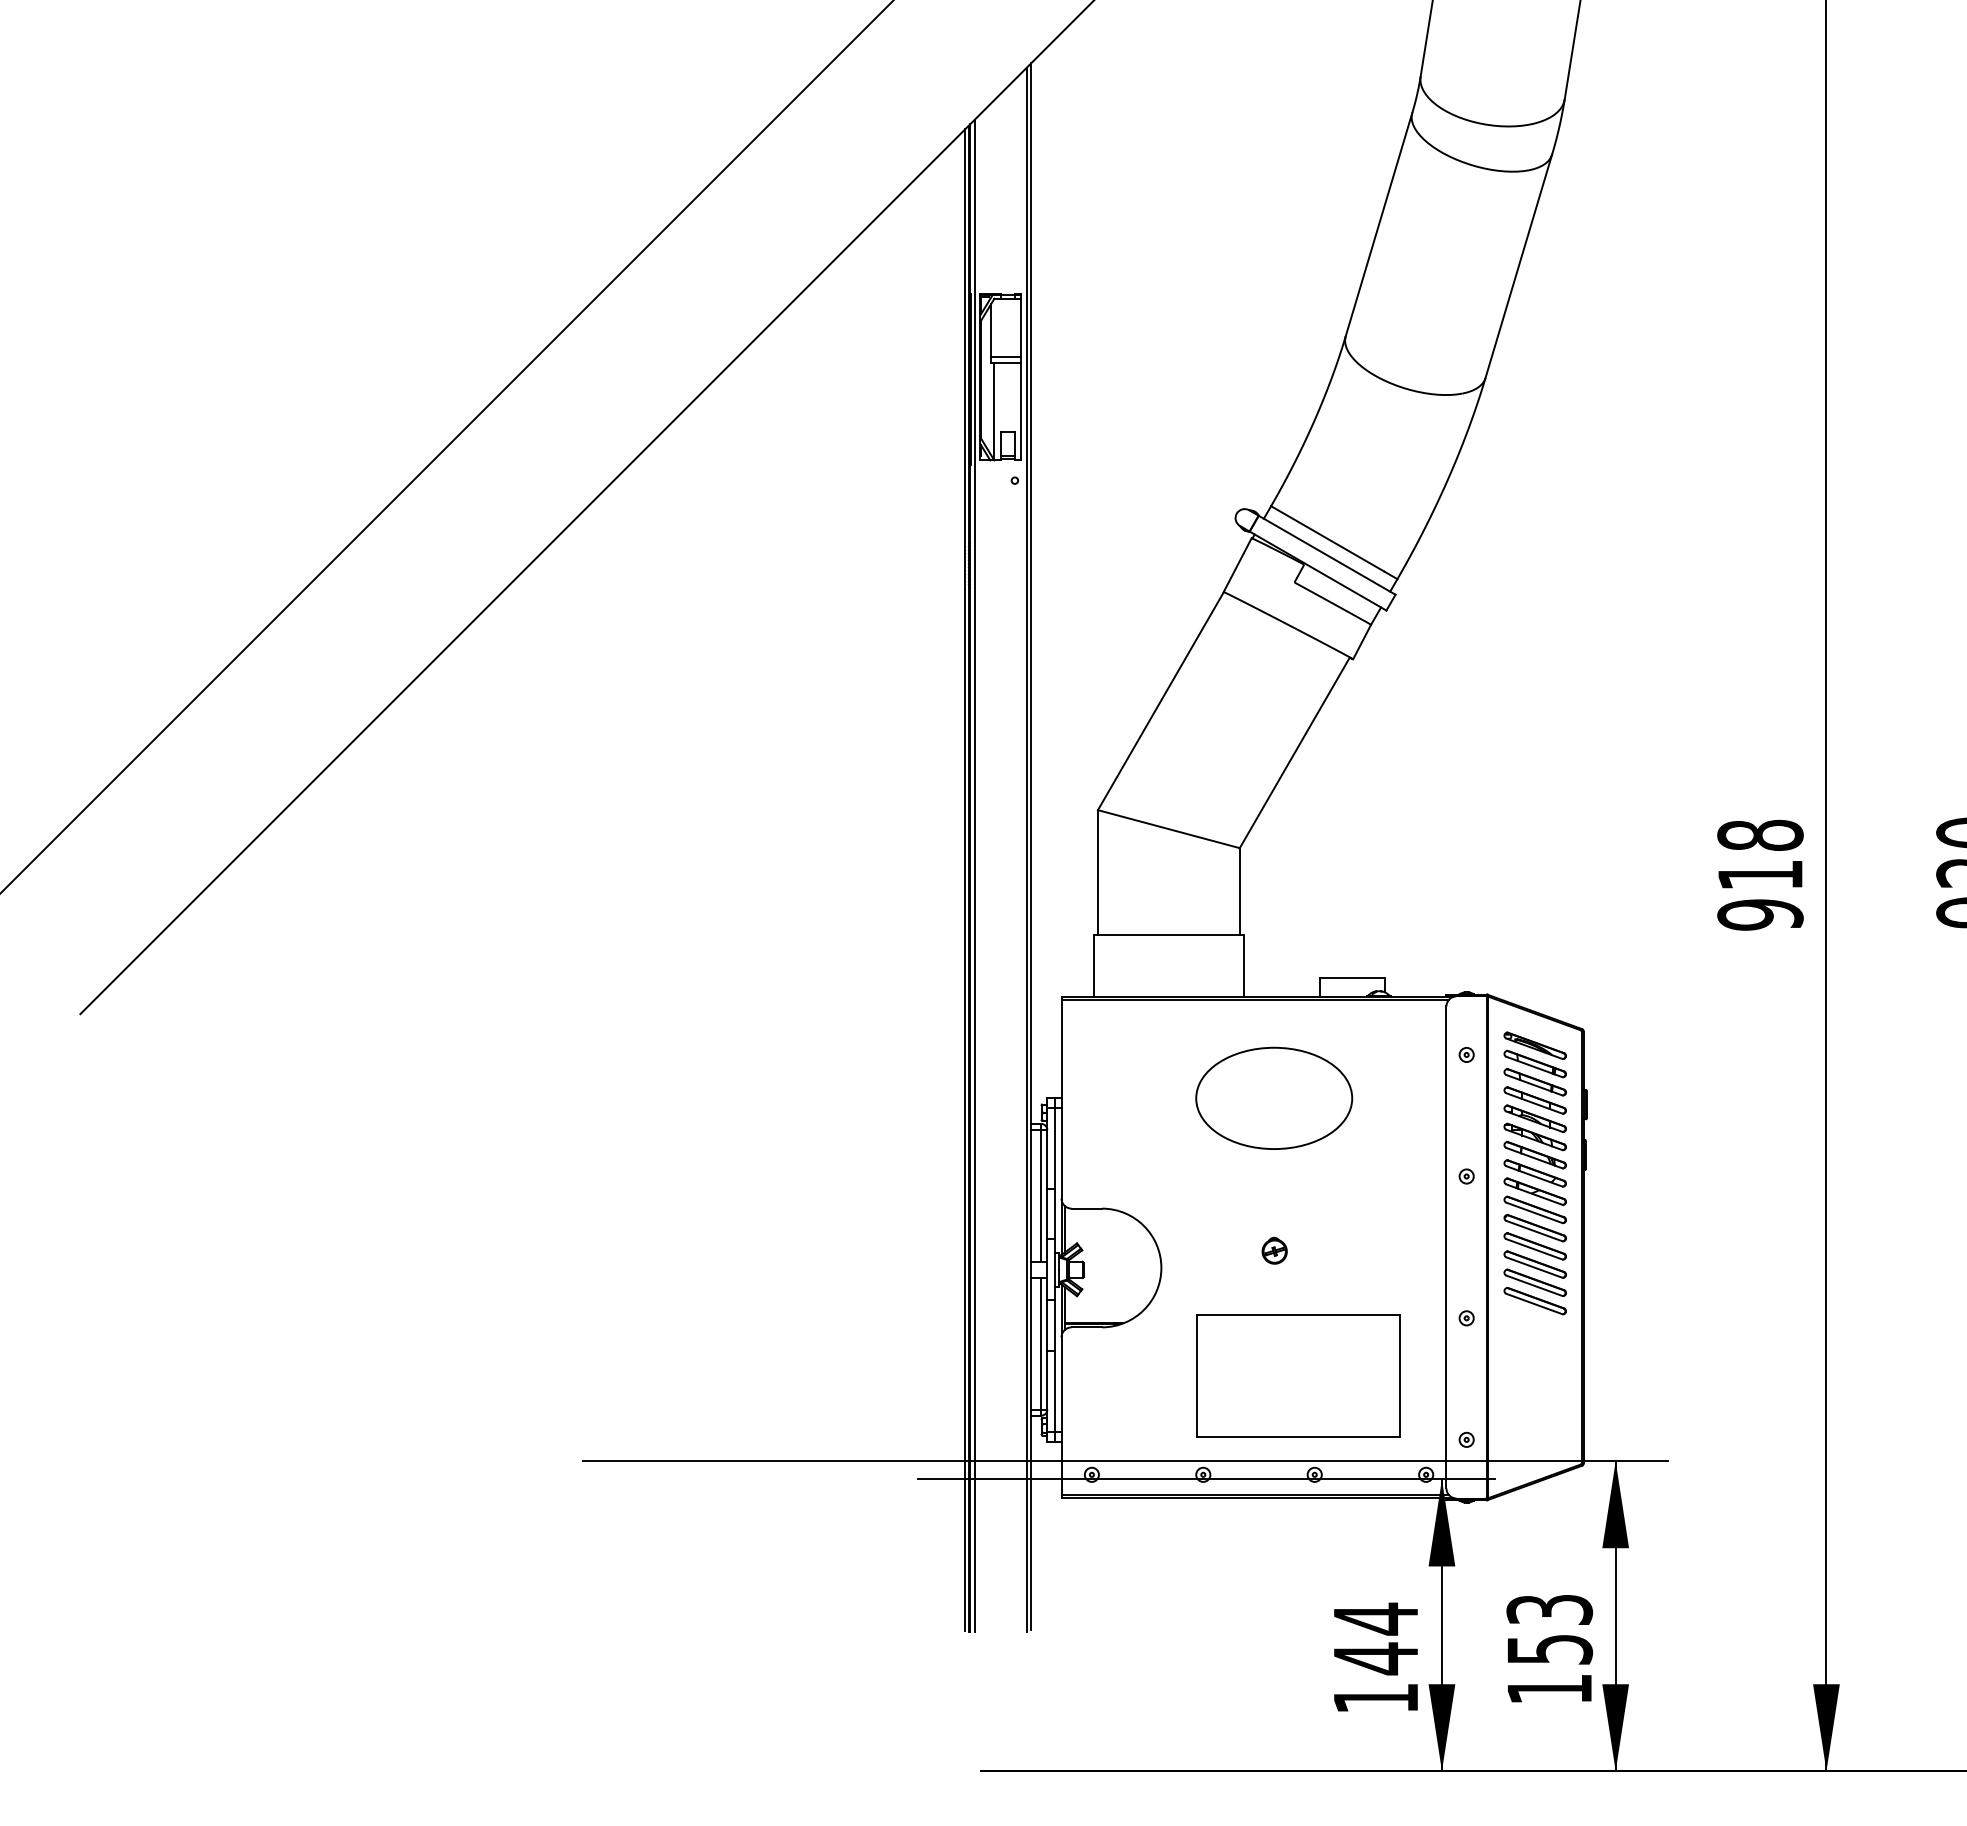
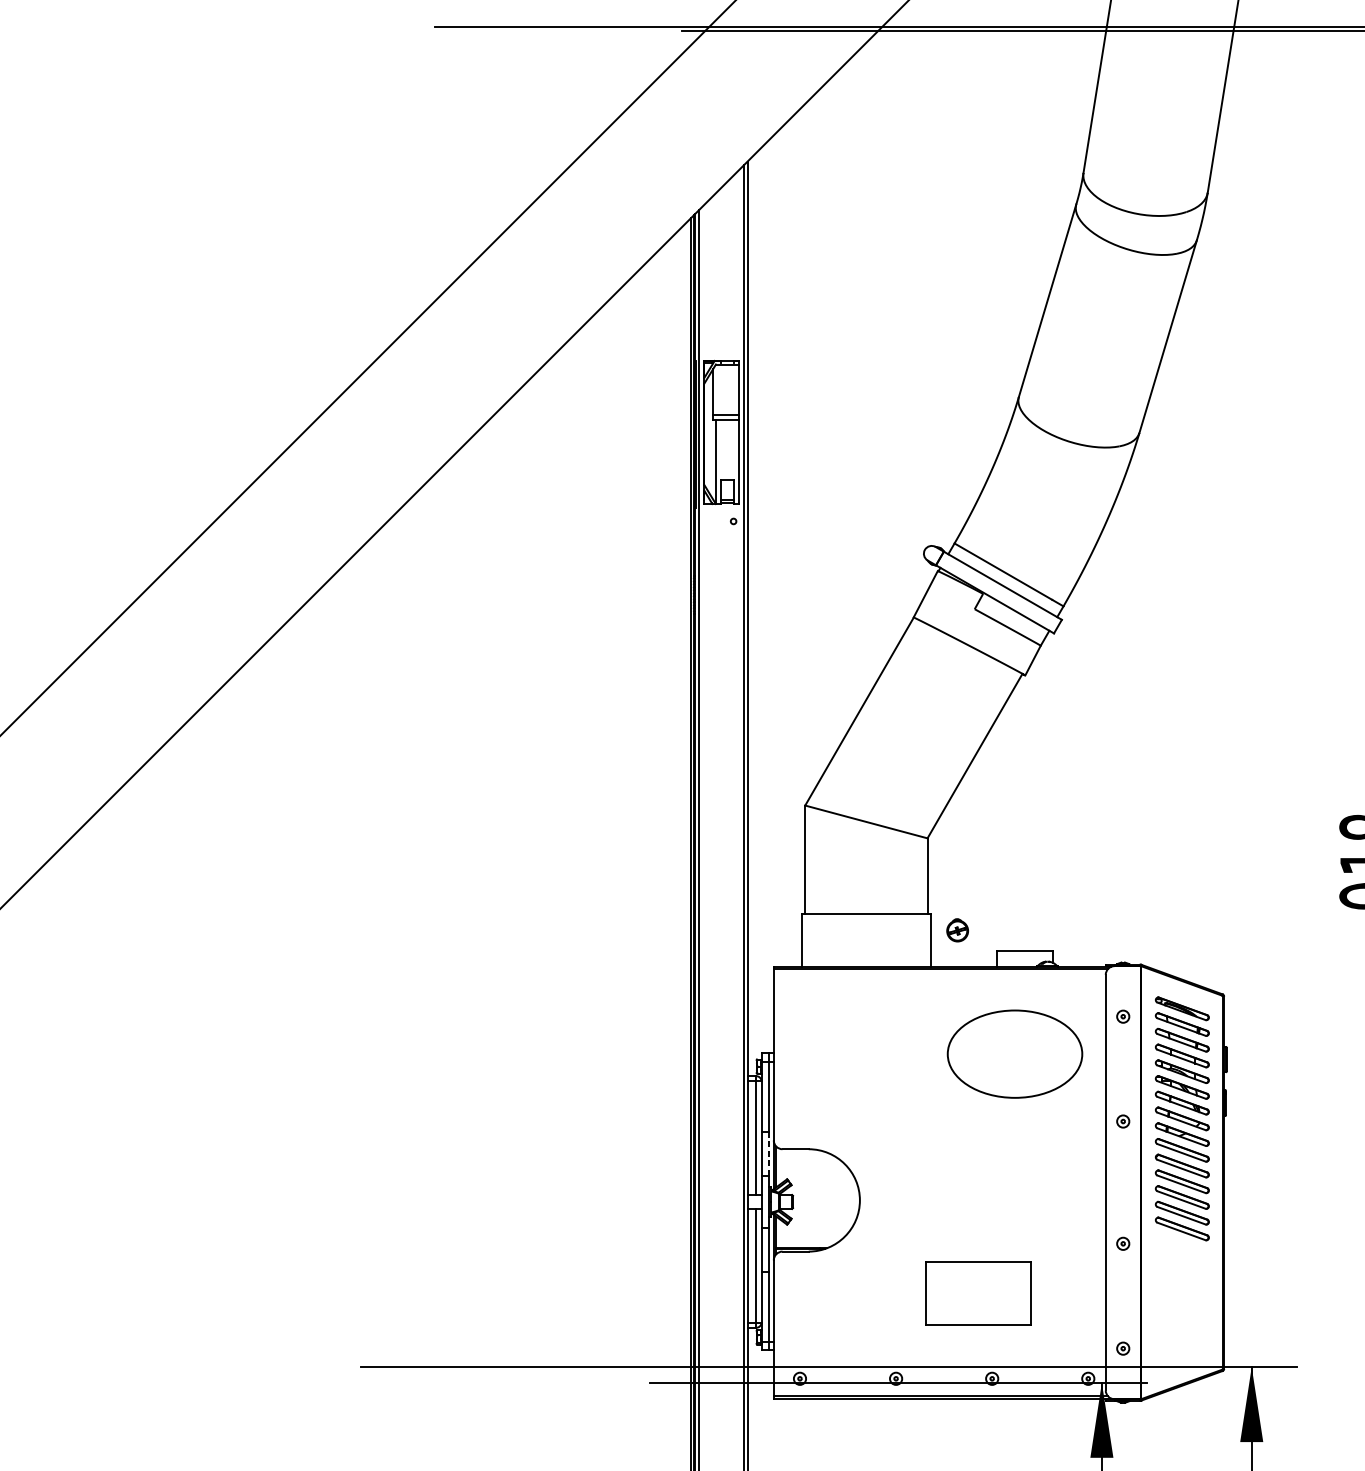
part: (1274, 1097) -> (1015, 1053), moved
line: (1055, 1213) -> (768, 1153), solid -> dashed
part: (1274, 1250) -> (957, 930), moved
part: (1298, 1375) -> (978, 1293), size x0.6

